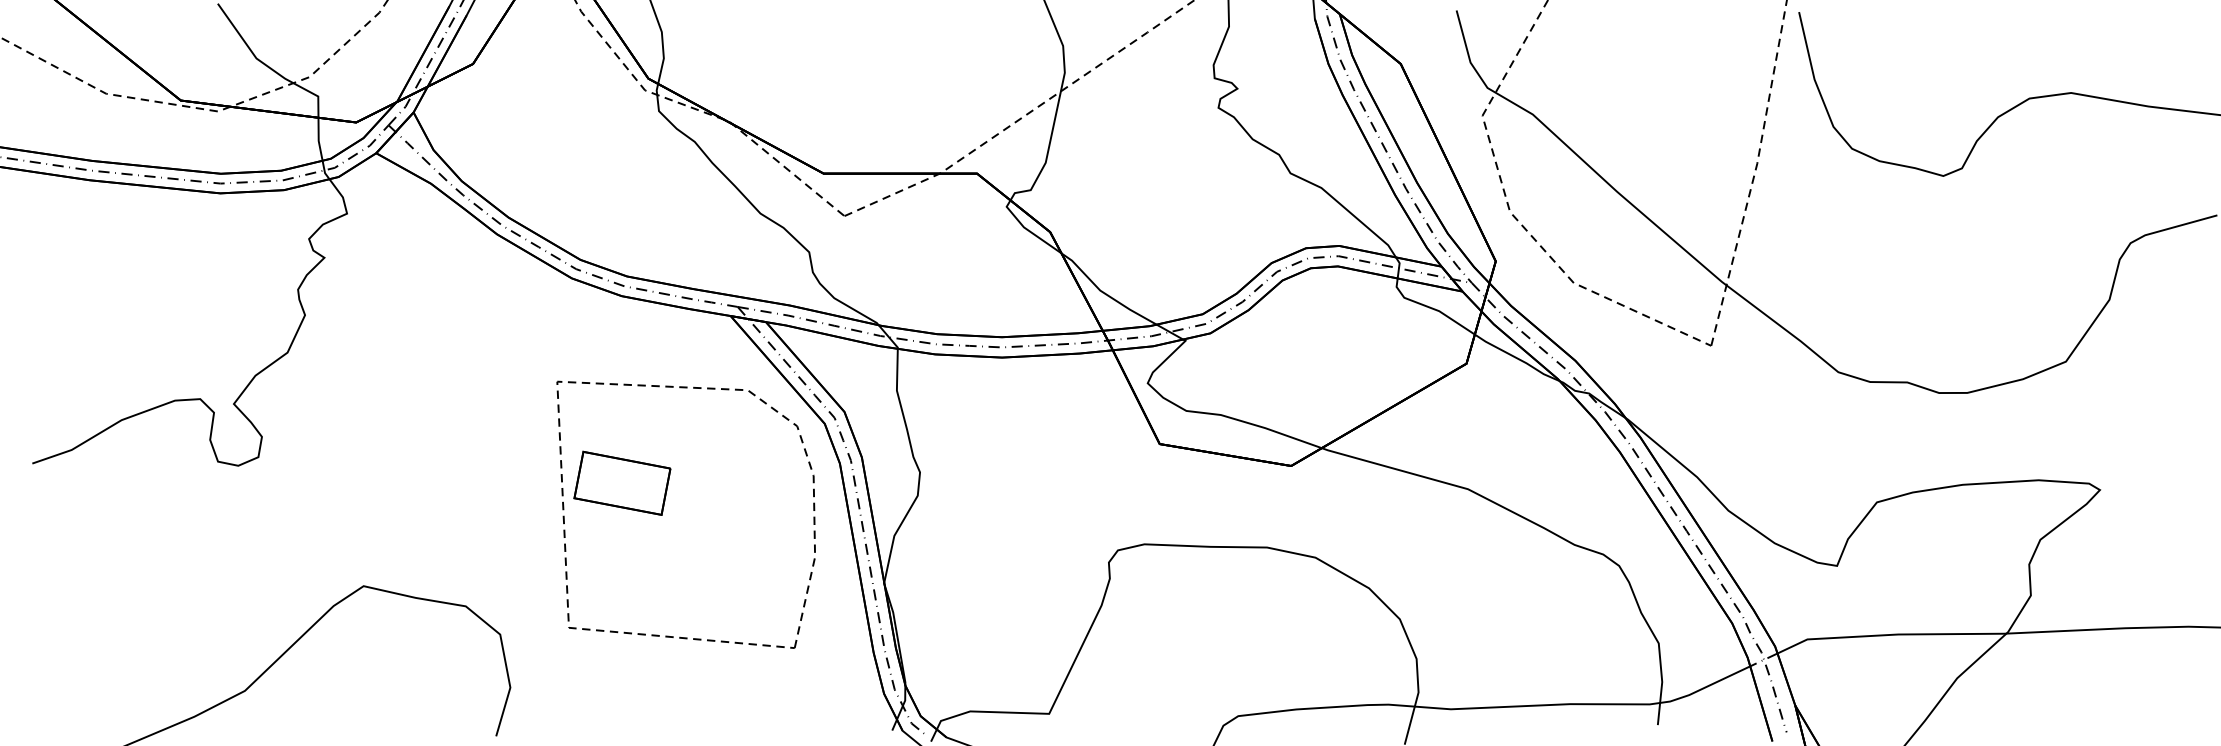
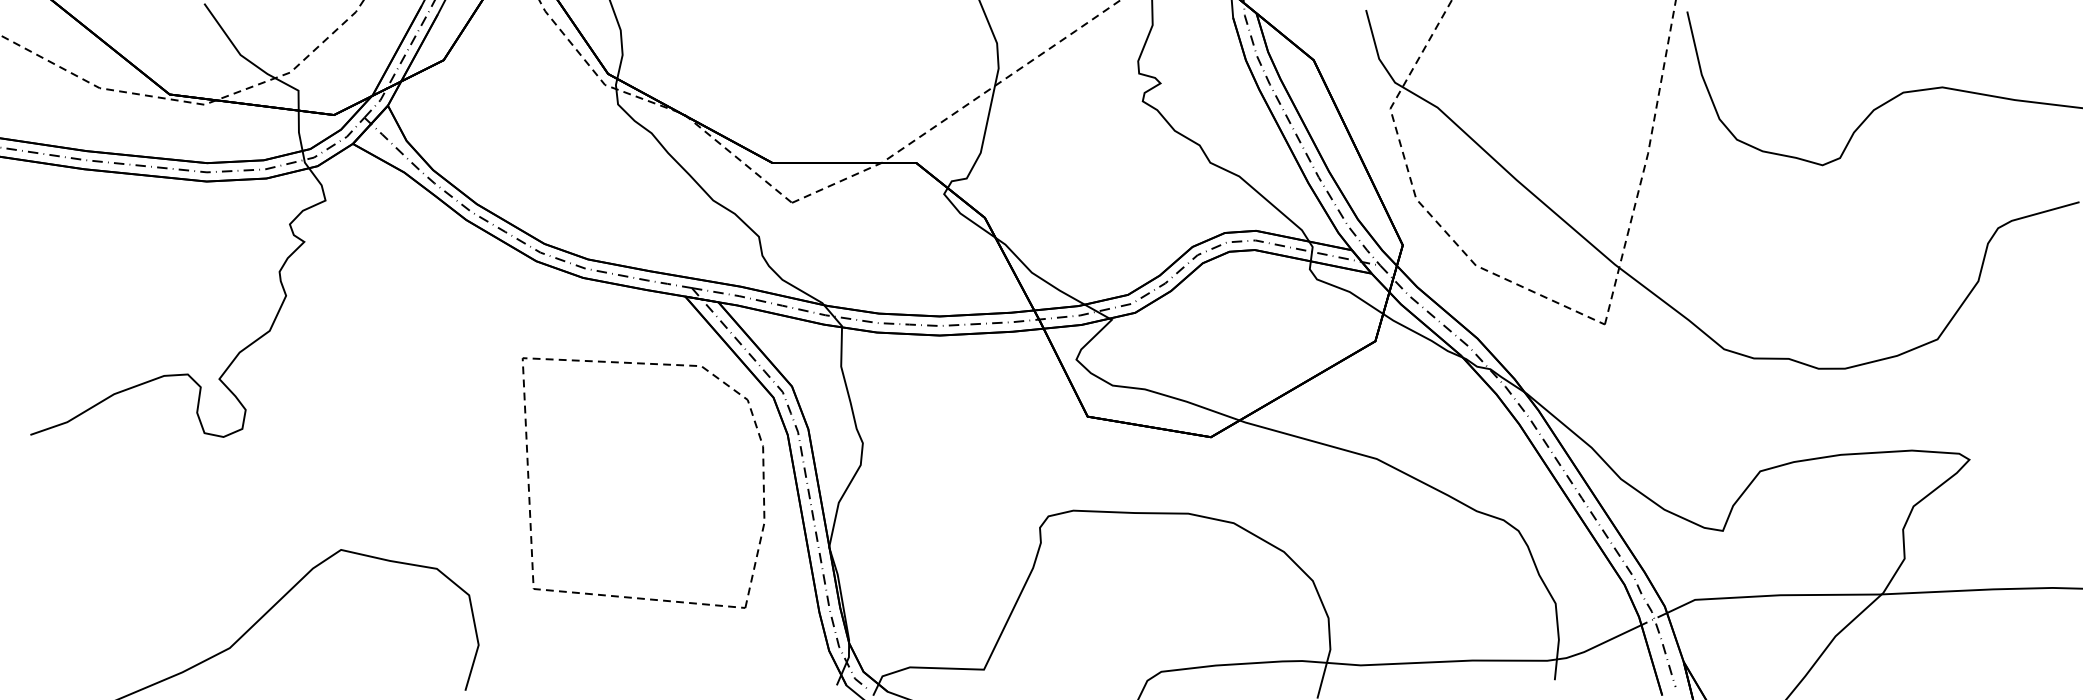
part: (622, 482) -> (583, 452), removed

